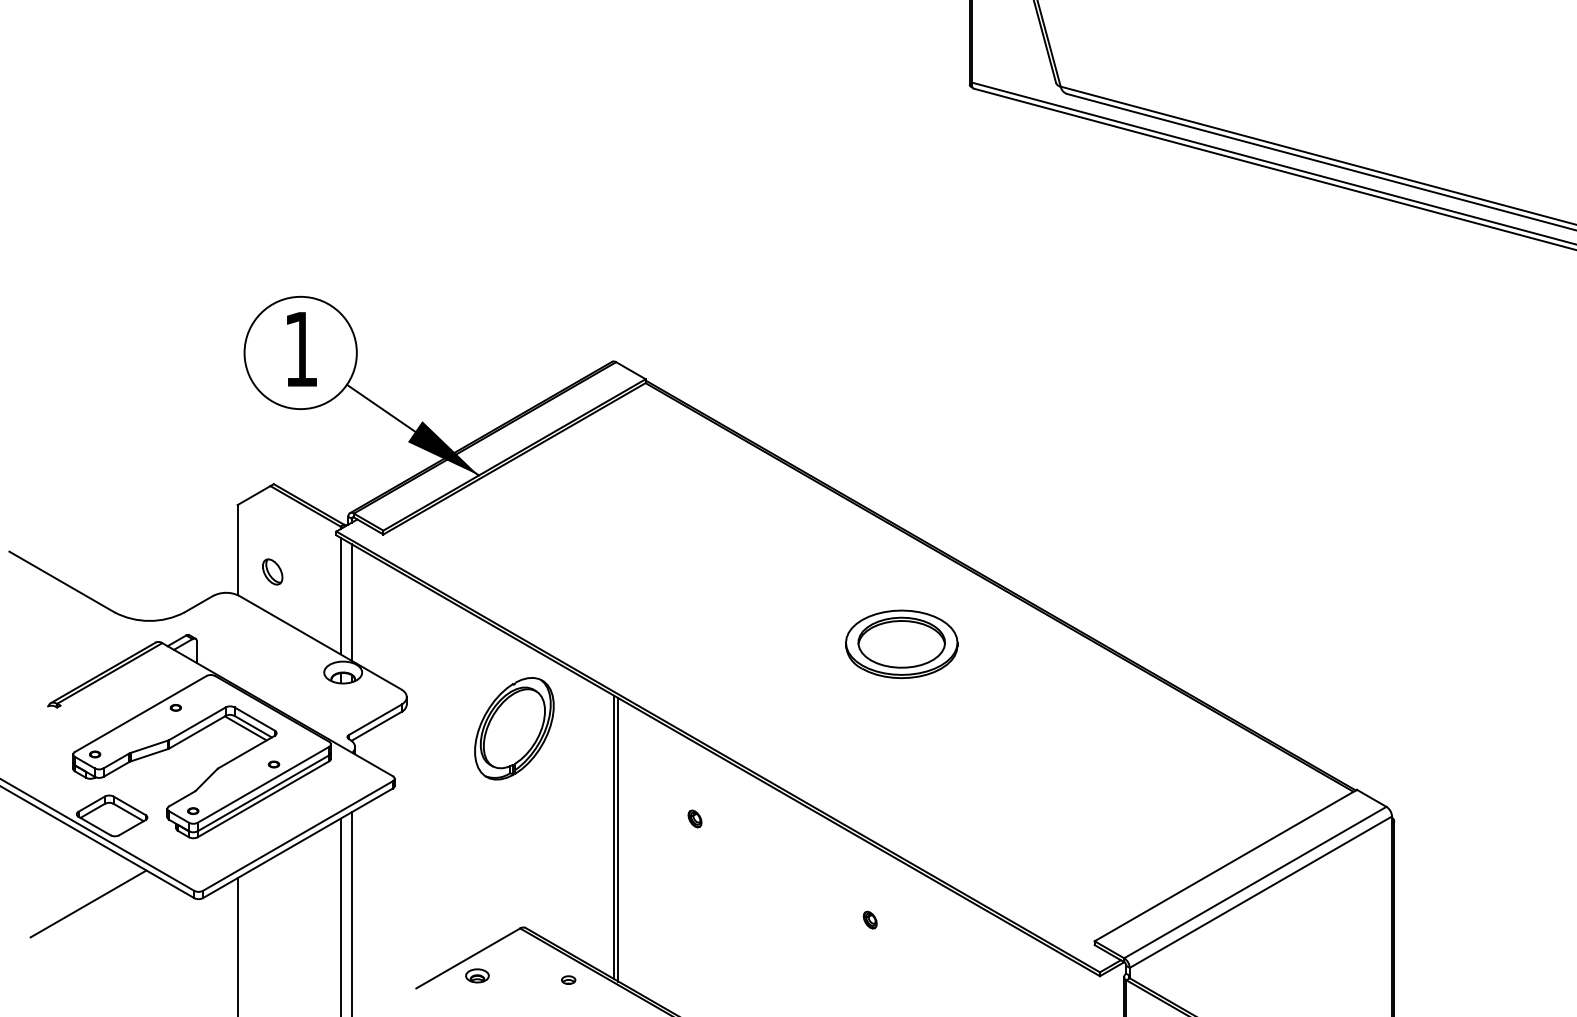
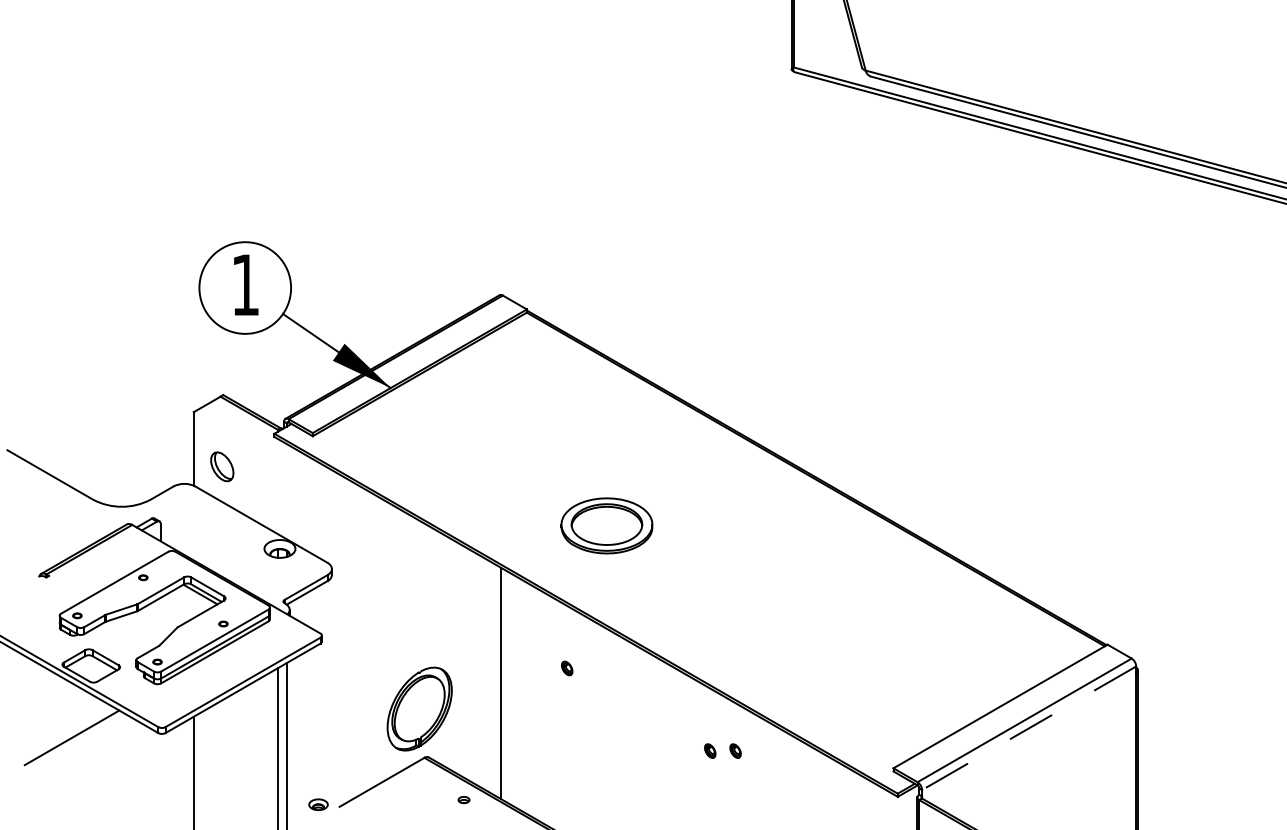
part: (272, 571) -> (222, 466), size x1.4
line: (340, 595) -> (277, 486), removed
line: (351, 602) -> (286, 491), removed
part: (901, 644) -> (606, 526), moved
part: (514, 728) -> (419, 708), moved
line: (618, 839) -> (504, 685), removed
line: (1260, 892) -> (1028, 728), solid -> dashed
part: (900, 919) -> (734, 750), added
part: (477, 975) -> (318, 804), moved

